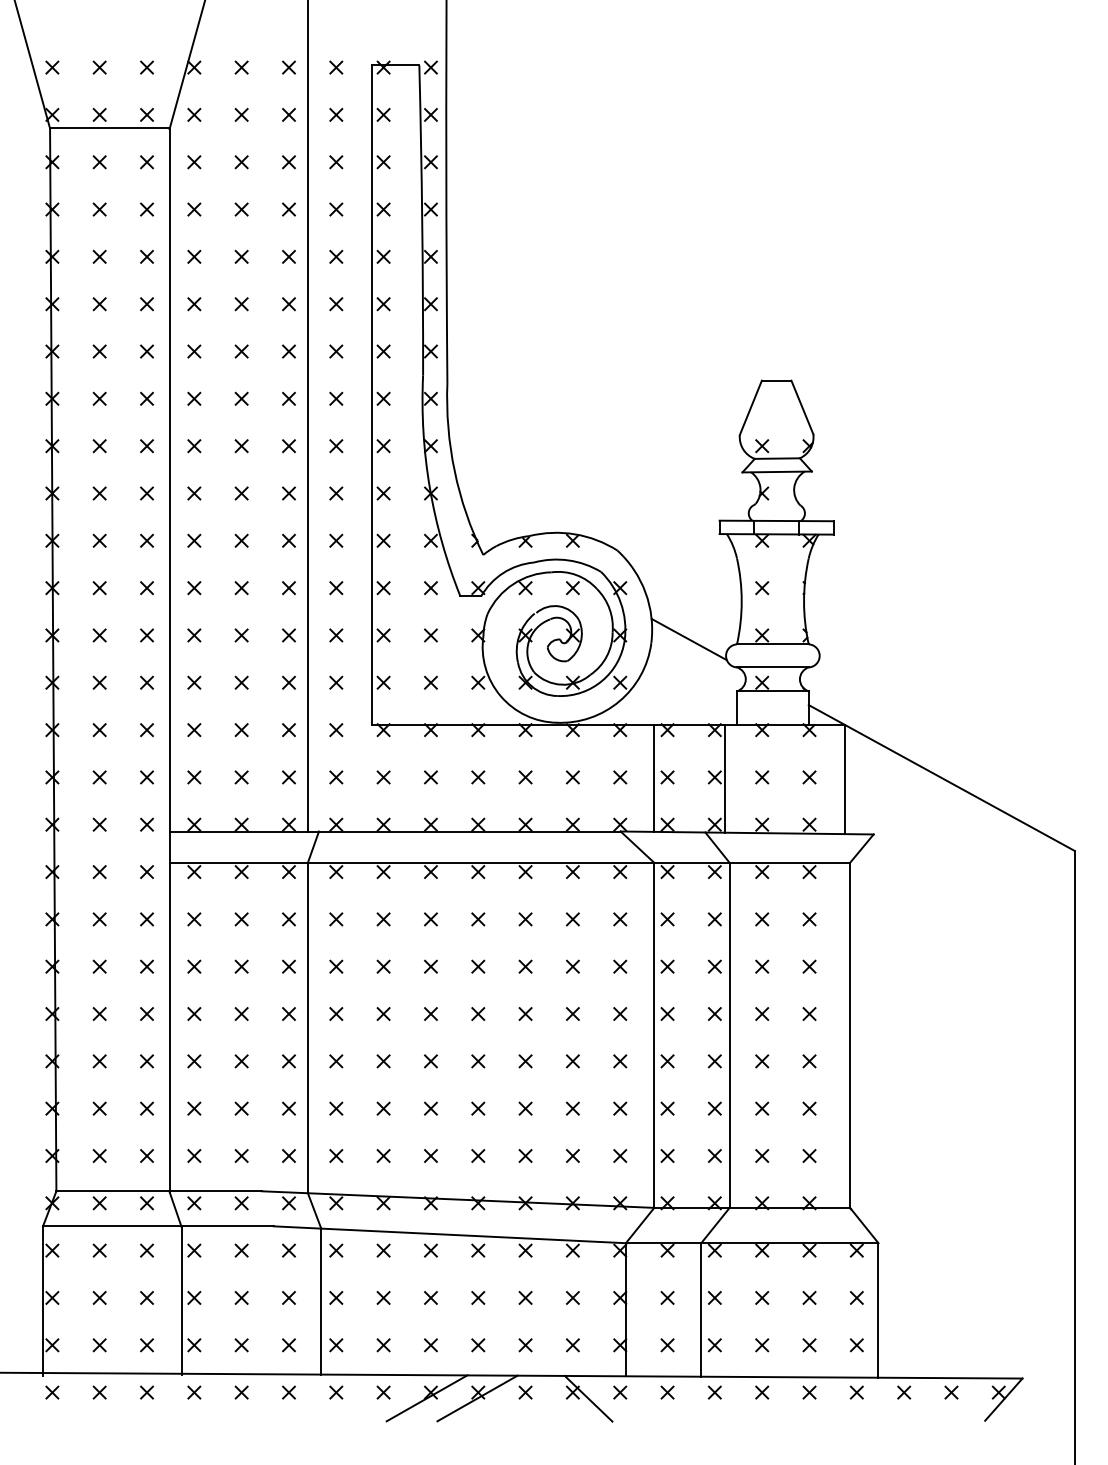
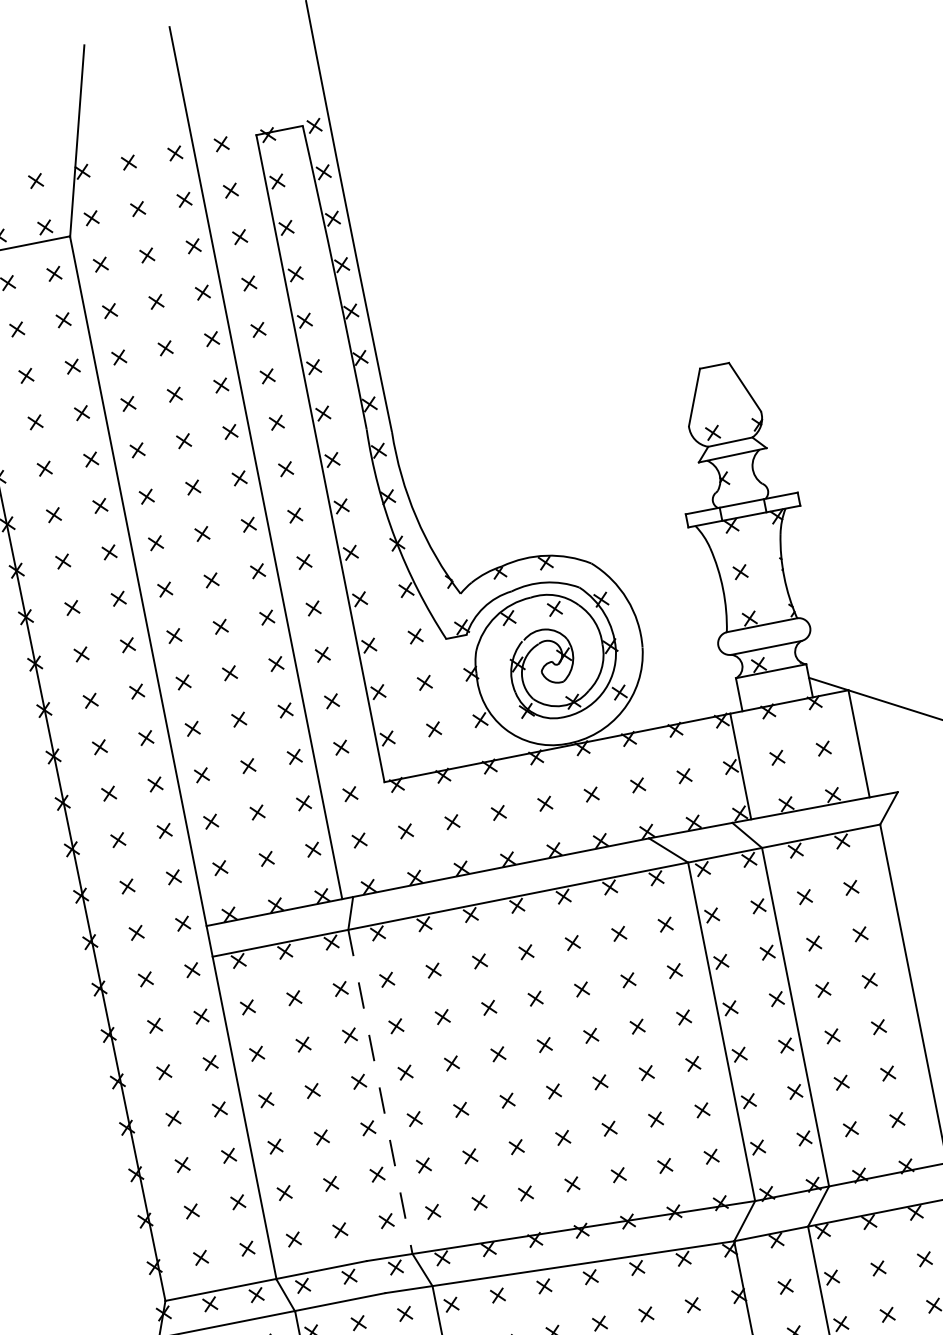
line: (688, 639) -> (678, 636), removed
line: (654, 777) -> (671, 778), removed
line: (307, 1028) -> (380, 1092), solid -> dashed

